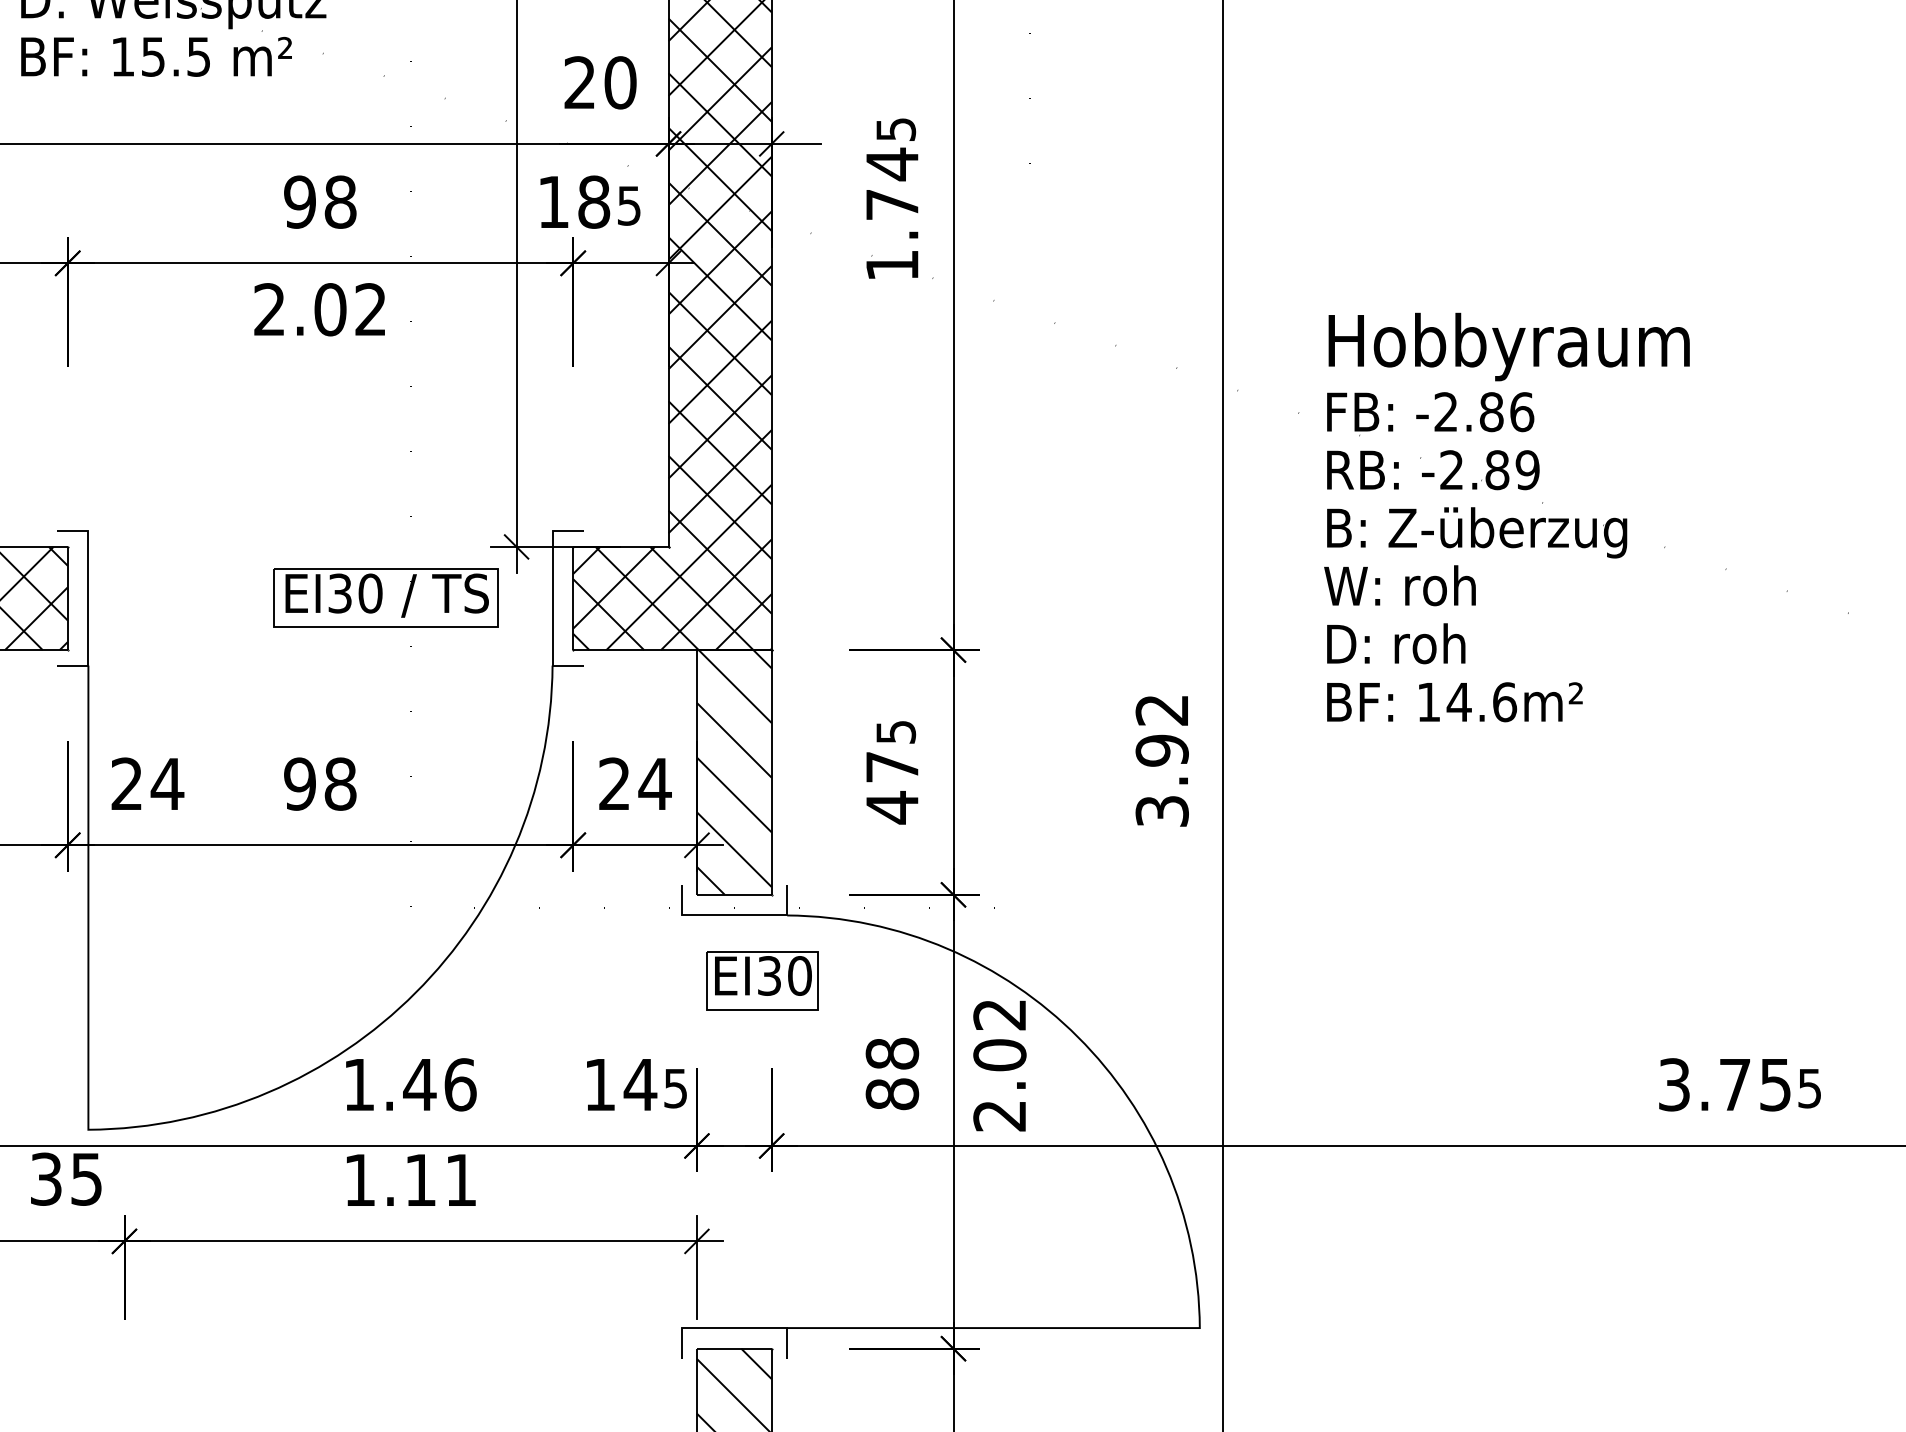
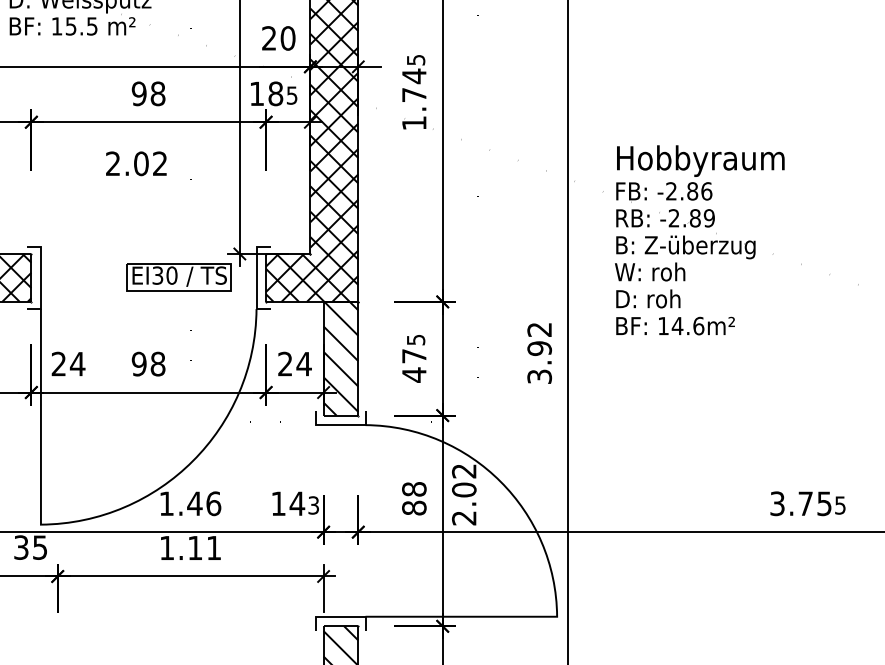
text: (319, 309) -> (136, 163), moved
part: (761, 980) -> (353, 455), removed
text: (675, 1086) -> (313, 504), 5 -> 3

